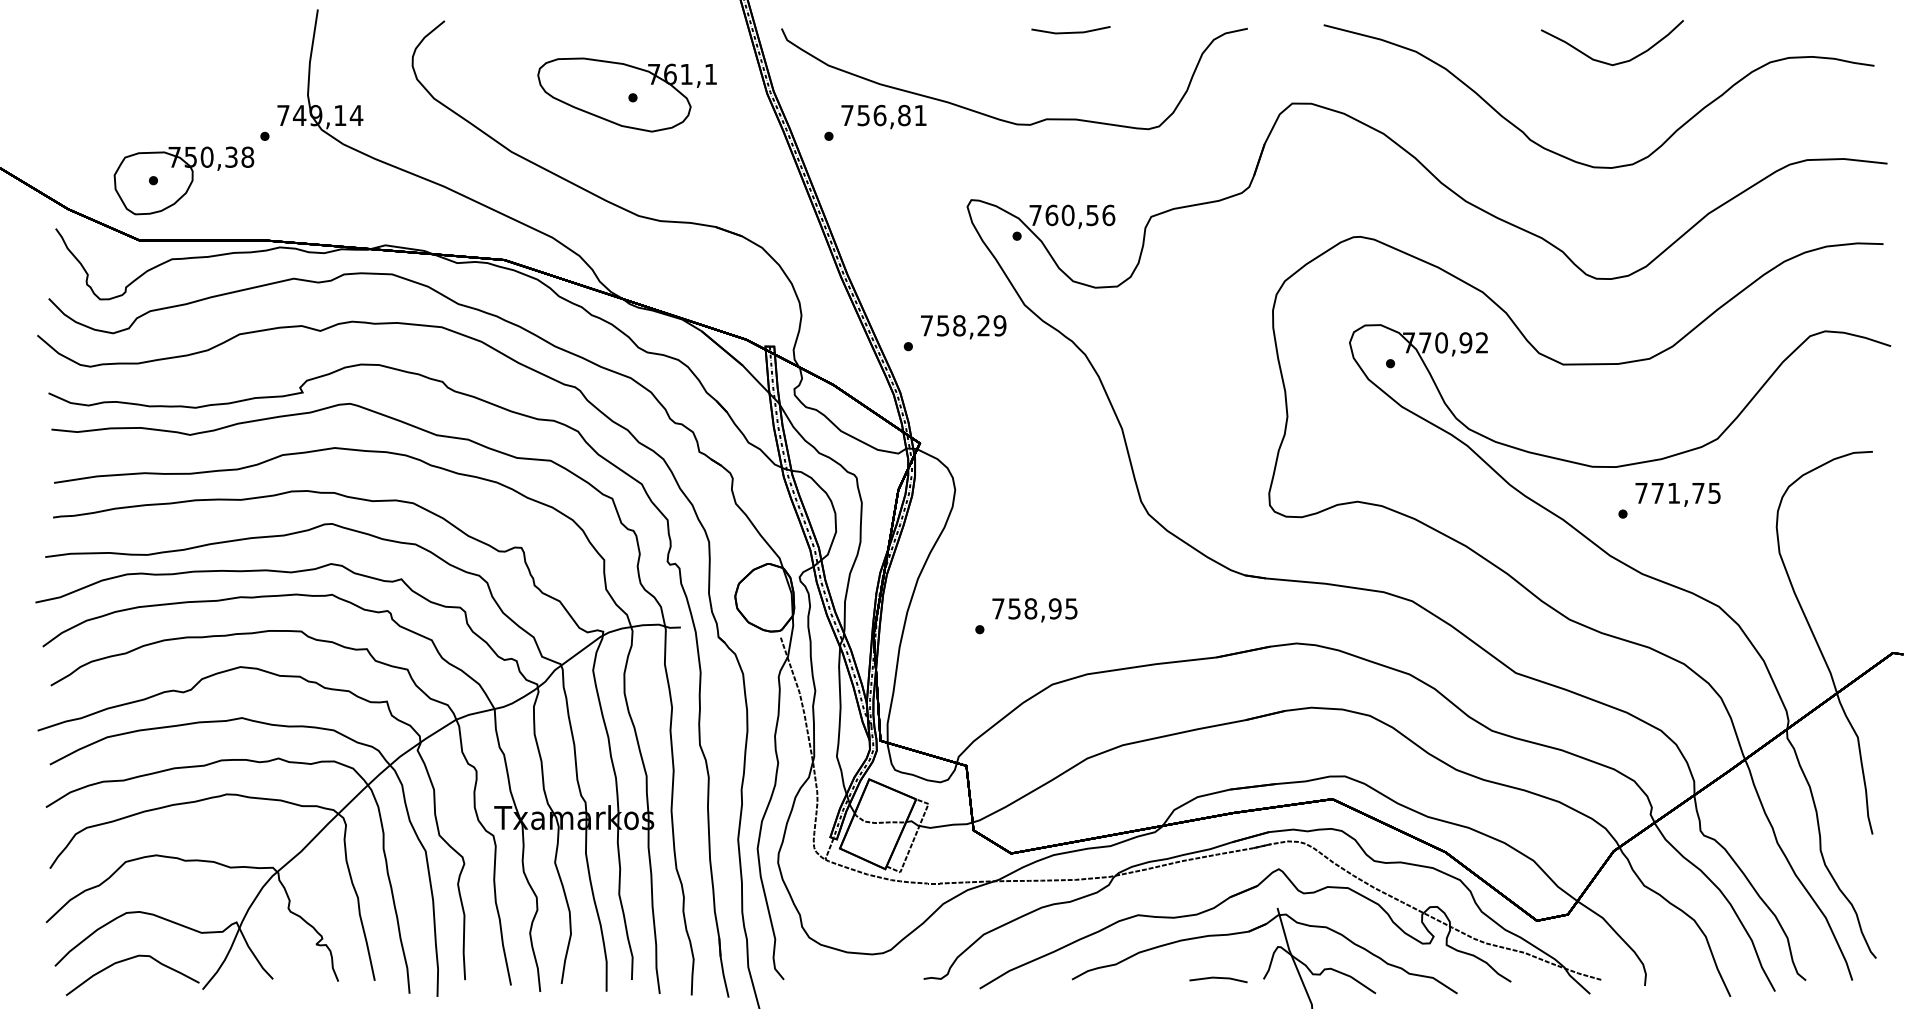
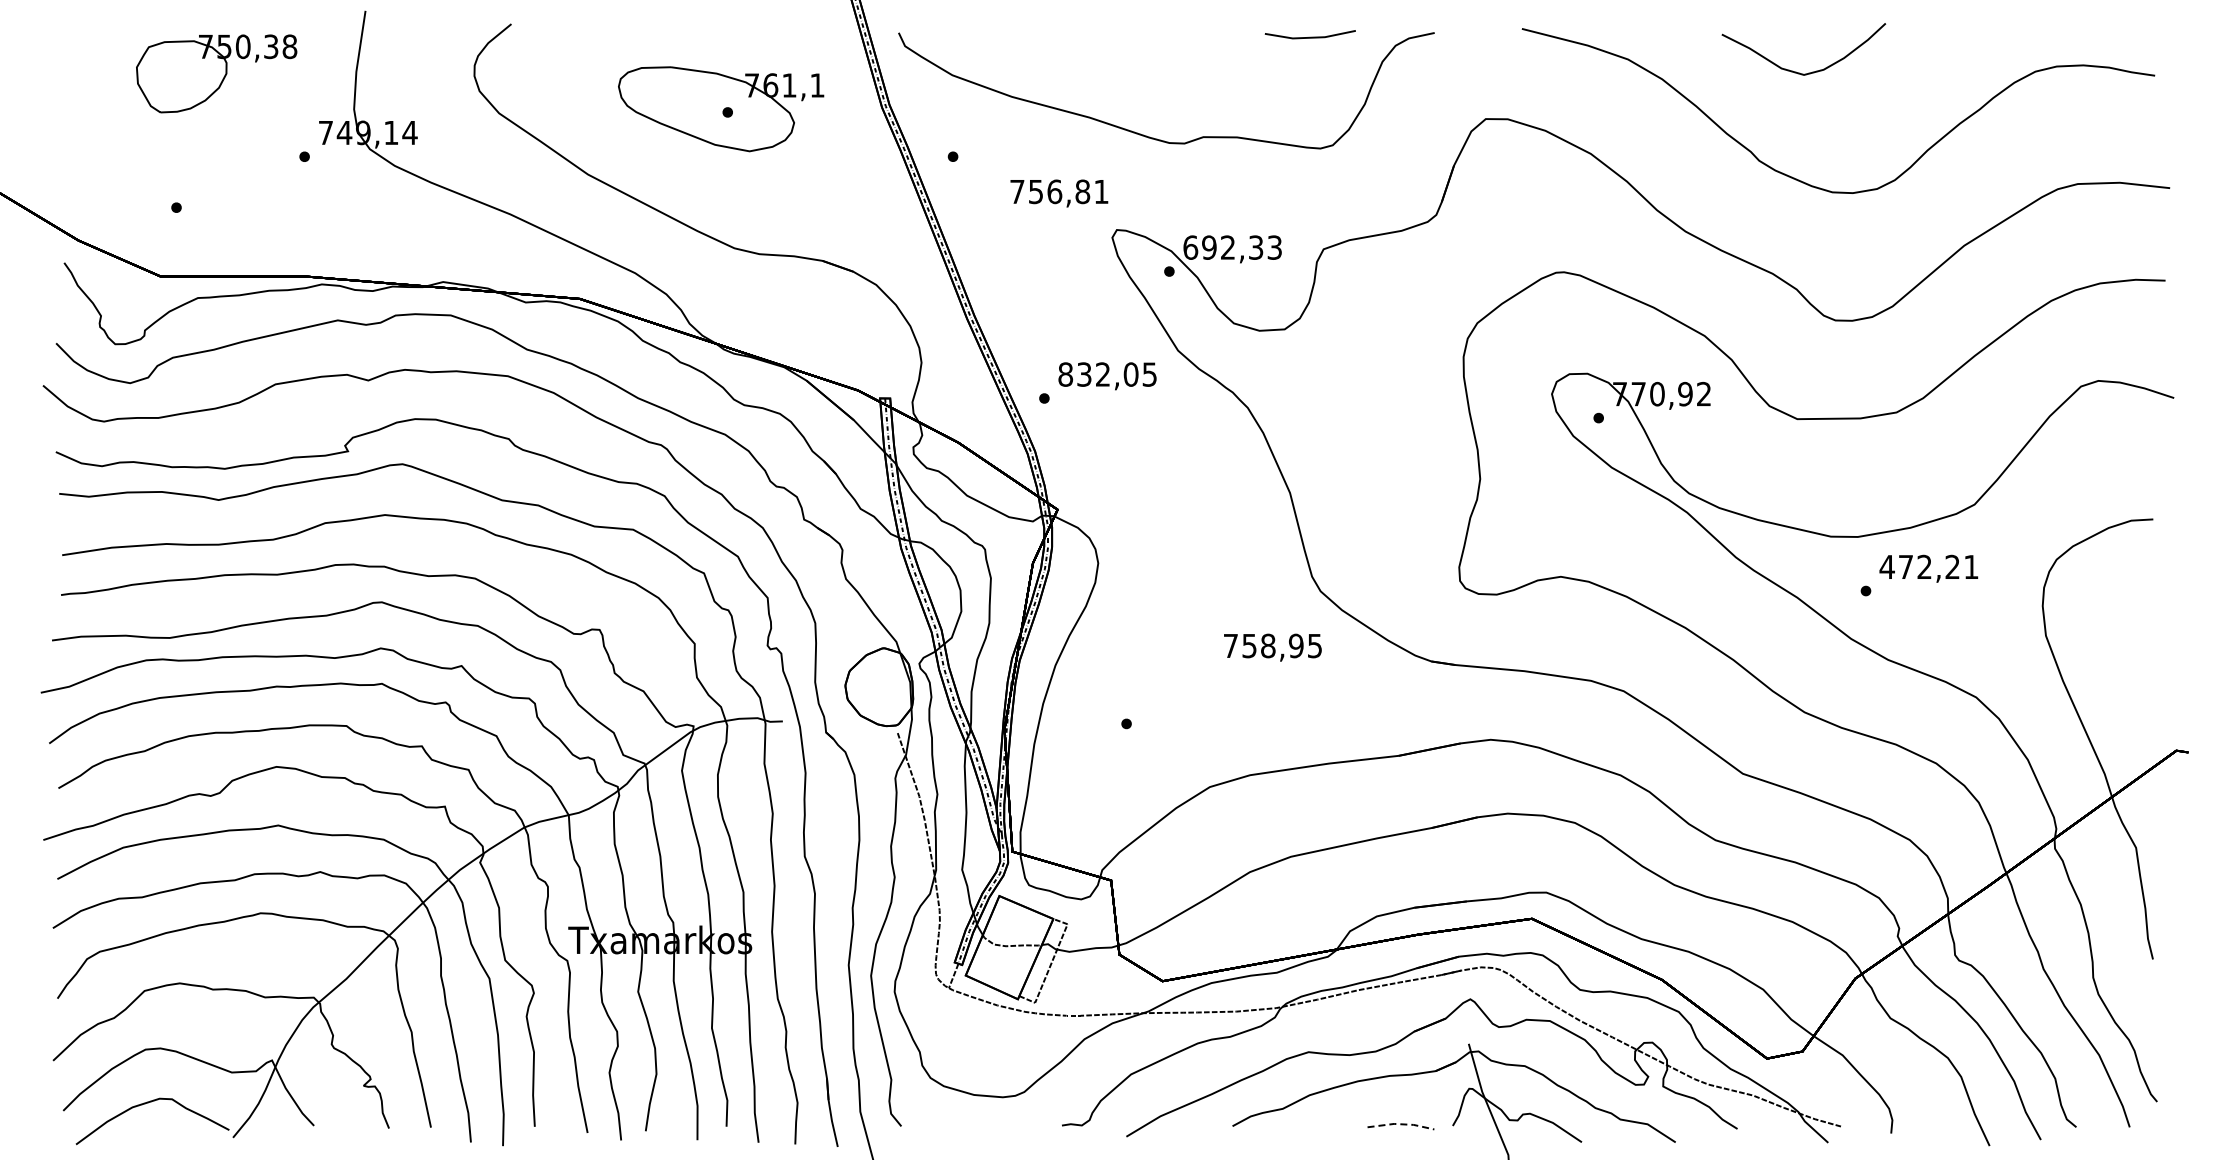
line: (1070, 31) -> (1309, 36), moved
curve: (1606, 62) -> (1796, 71), moved
text: (884, 117) -> (1059, 193), moved
part: (183, 180) -> (216, 73), moved
text: (1071, 215) -> (1232, 247), 760,56 -> 692,33
text: (963, 325) -> (1107, 374), 758,29 -> 832,05
text: (1677, 492) -> (1928, 566), 771,75 -> 472,21
text: (1034, 610) -> (1272, 647), moved
line: (1218, 978) -> (1401, 1124), solid -> dashed

